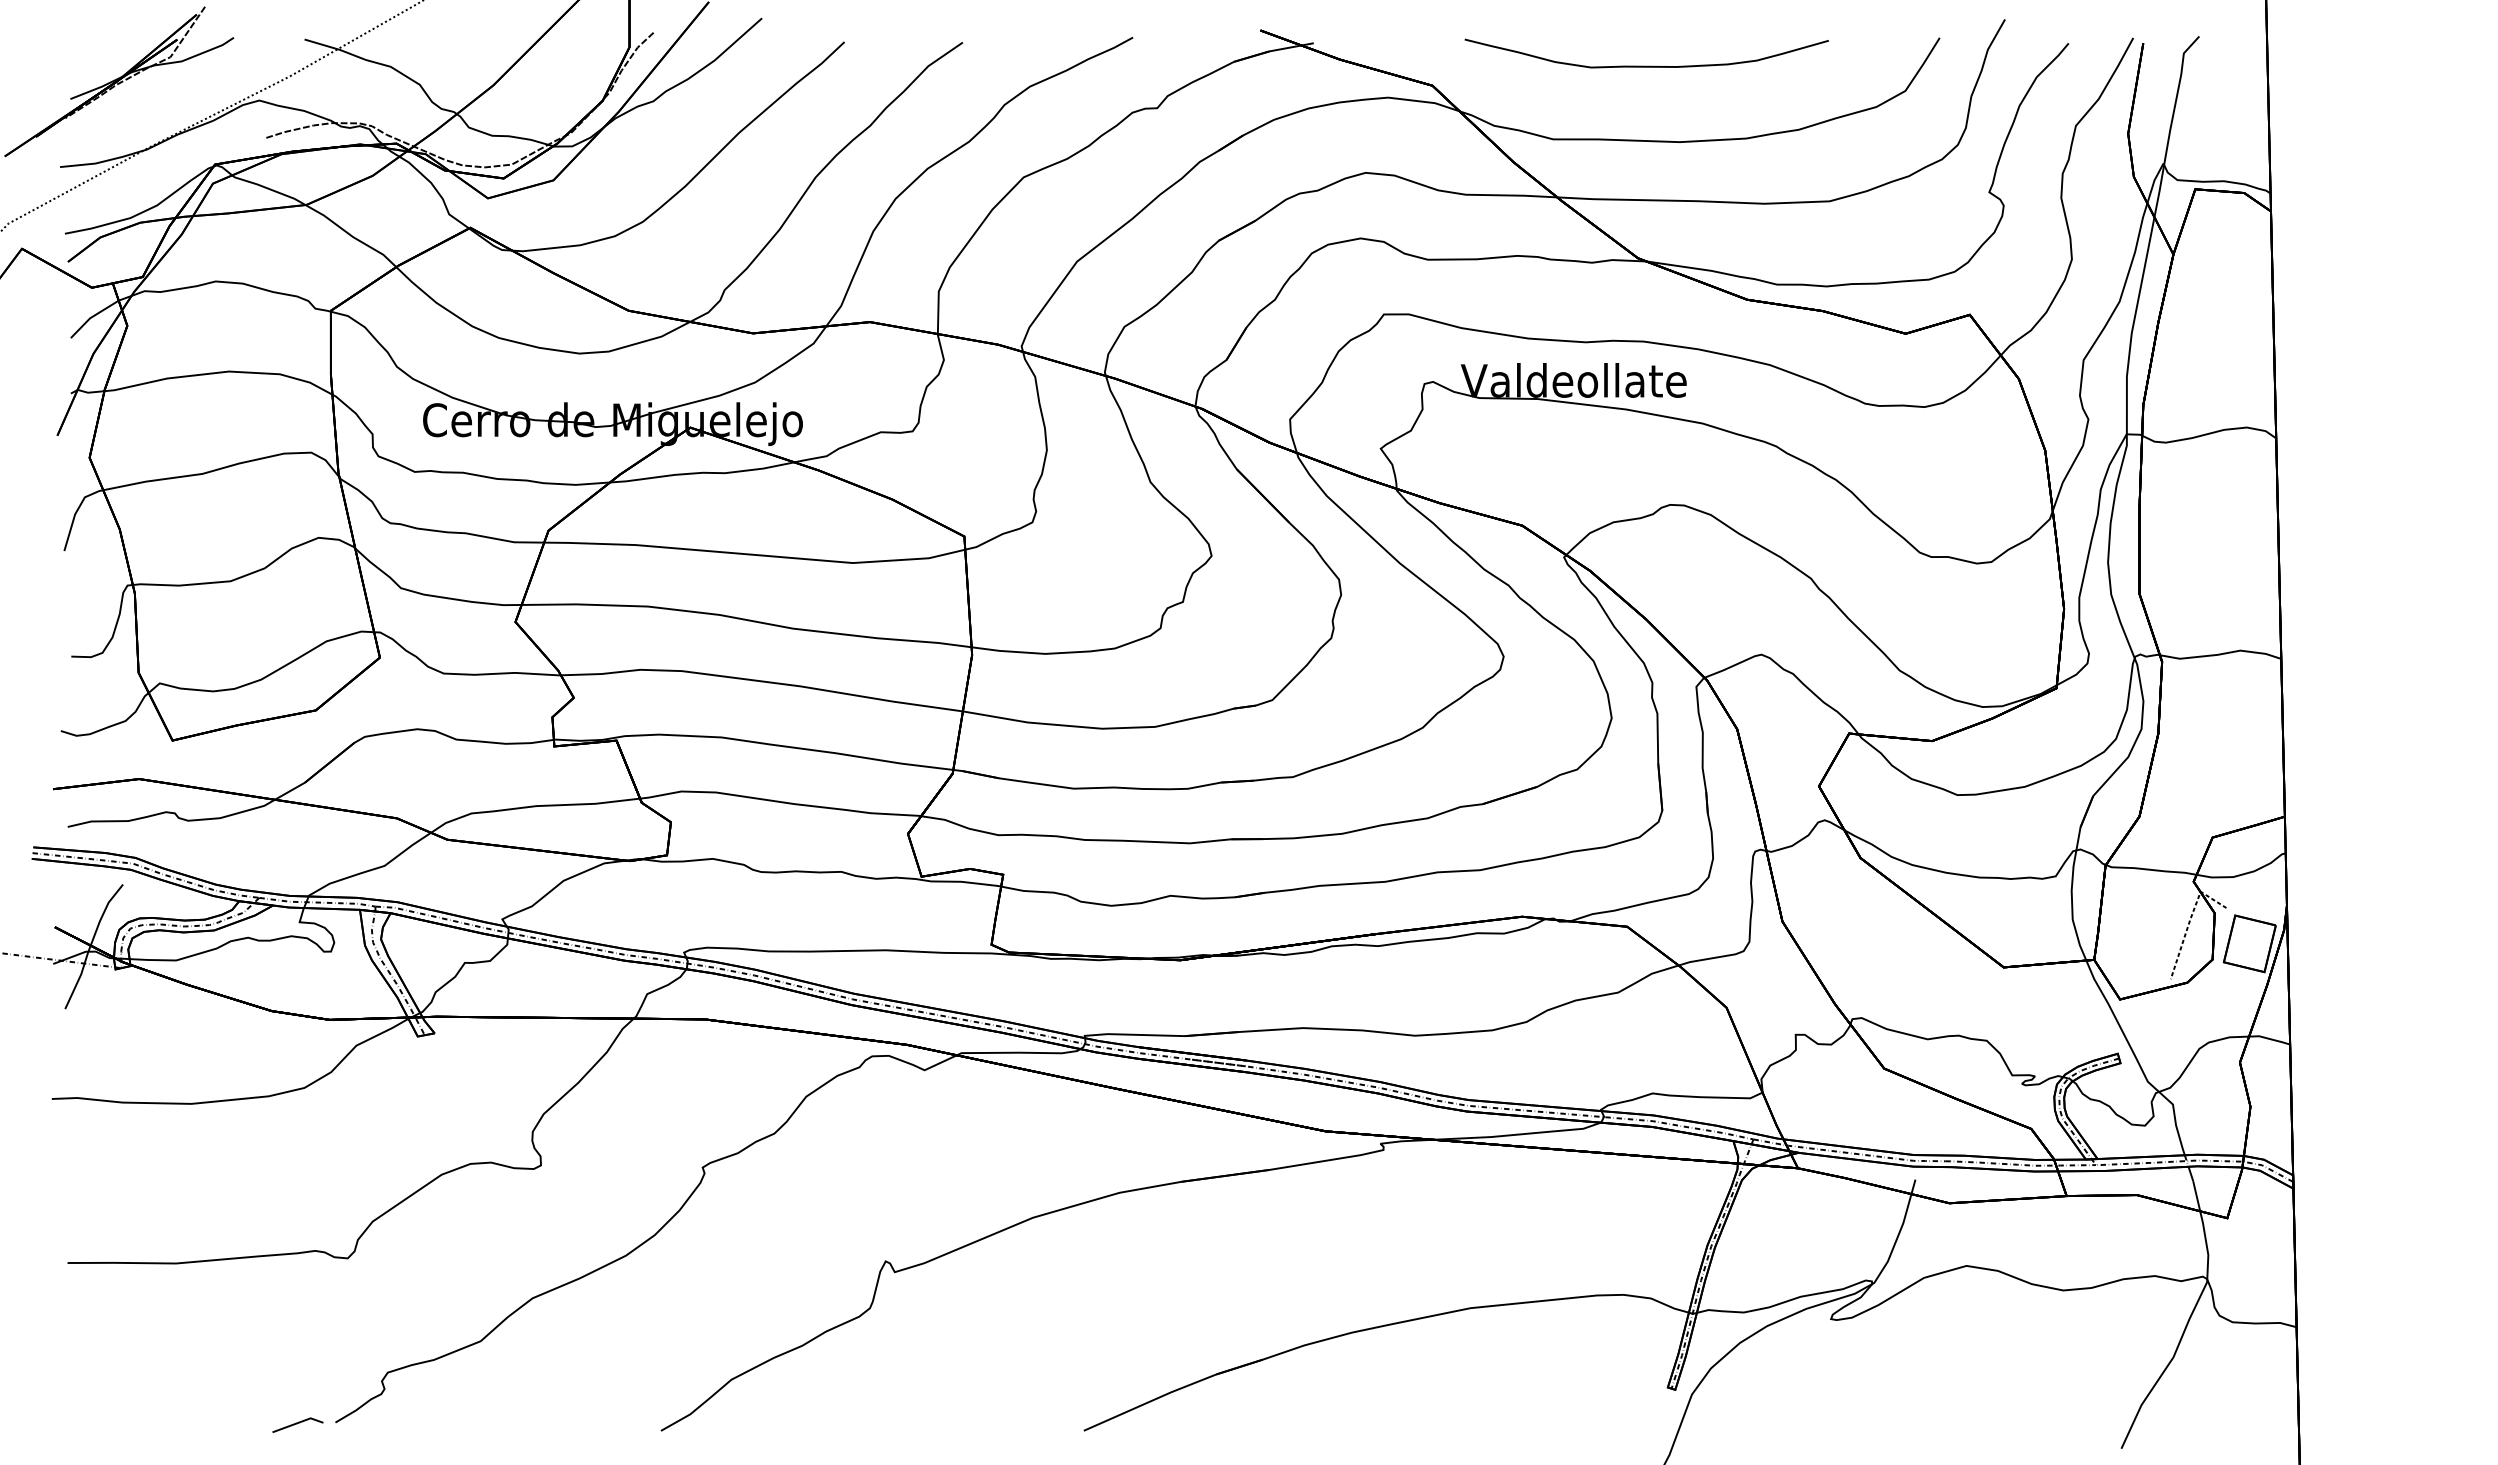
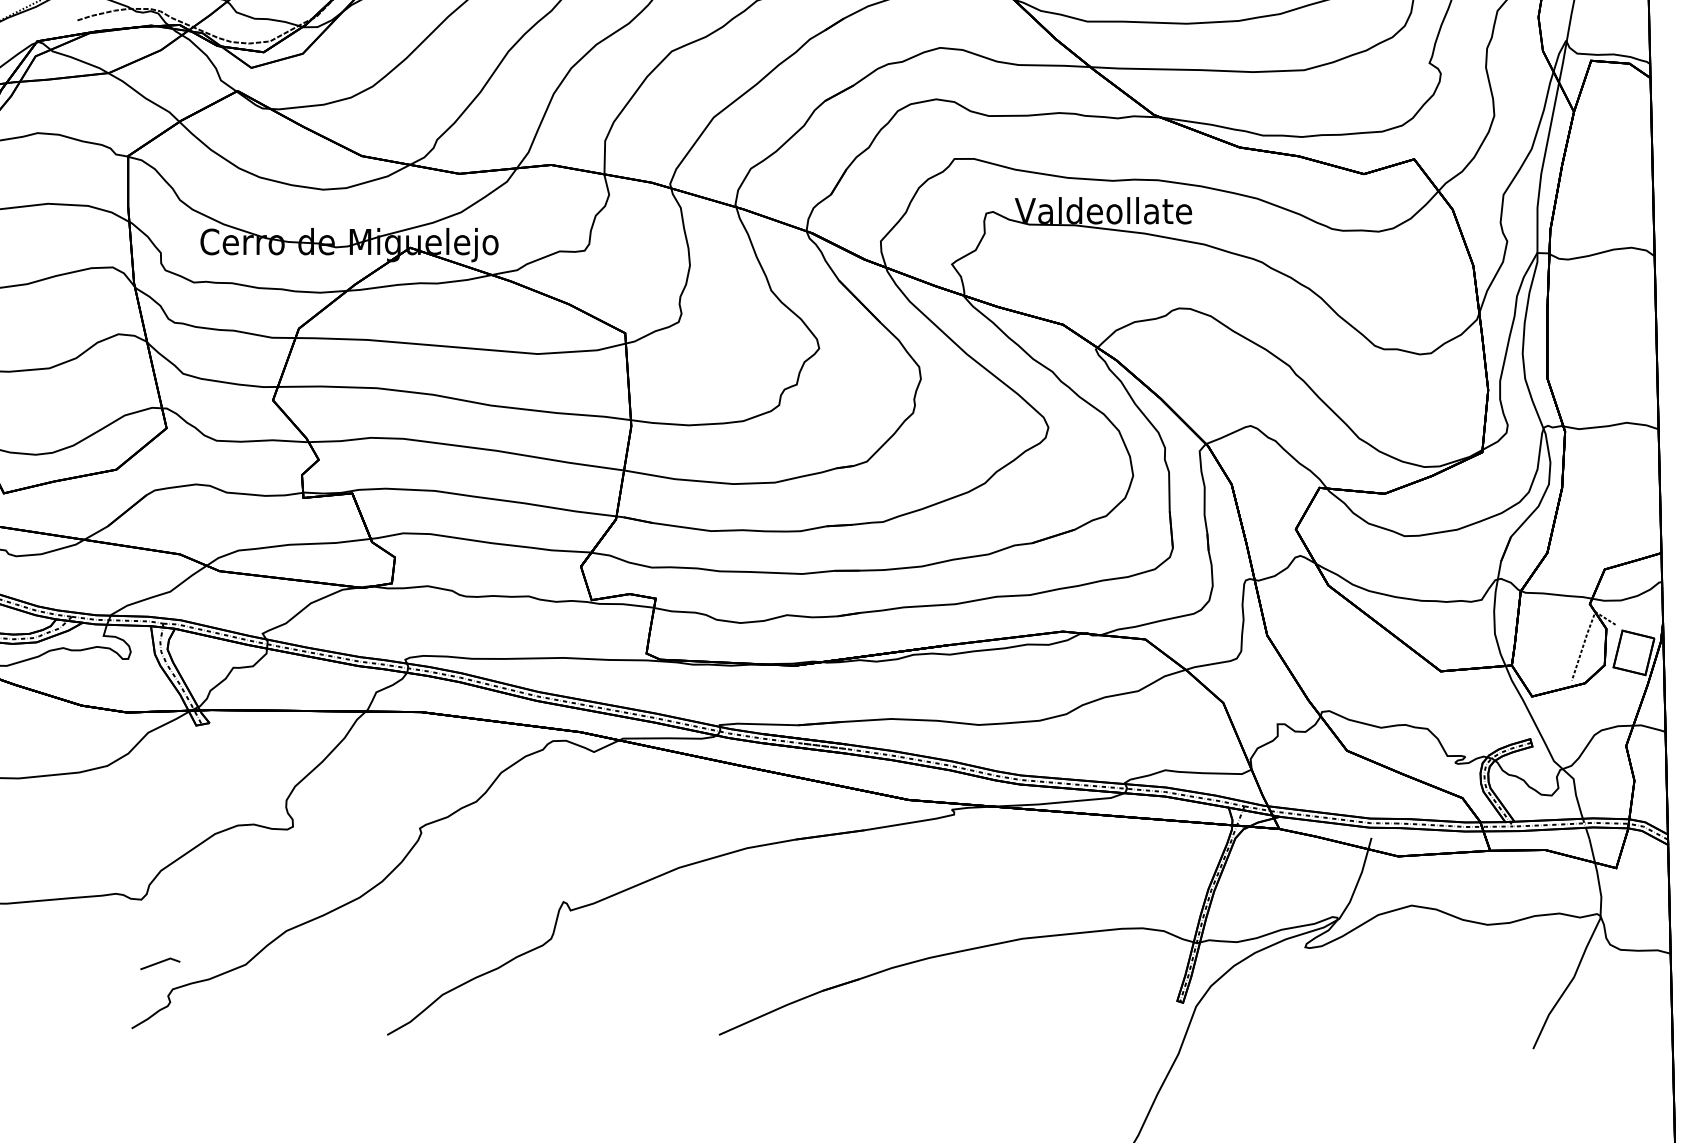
line: (297, 1424) -> (160, 963), moved

